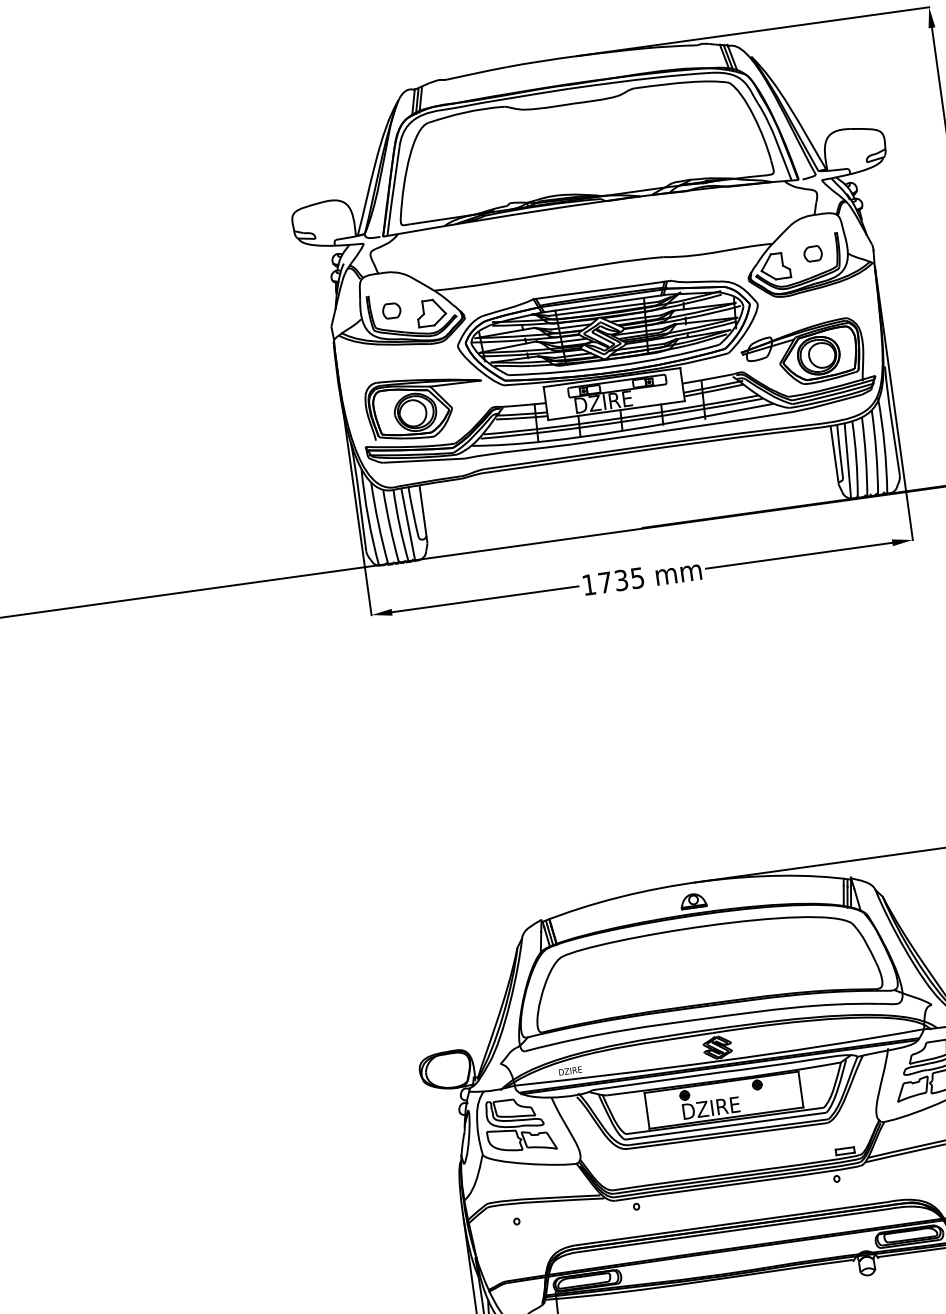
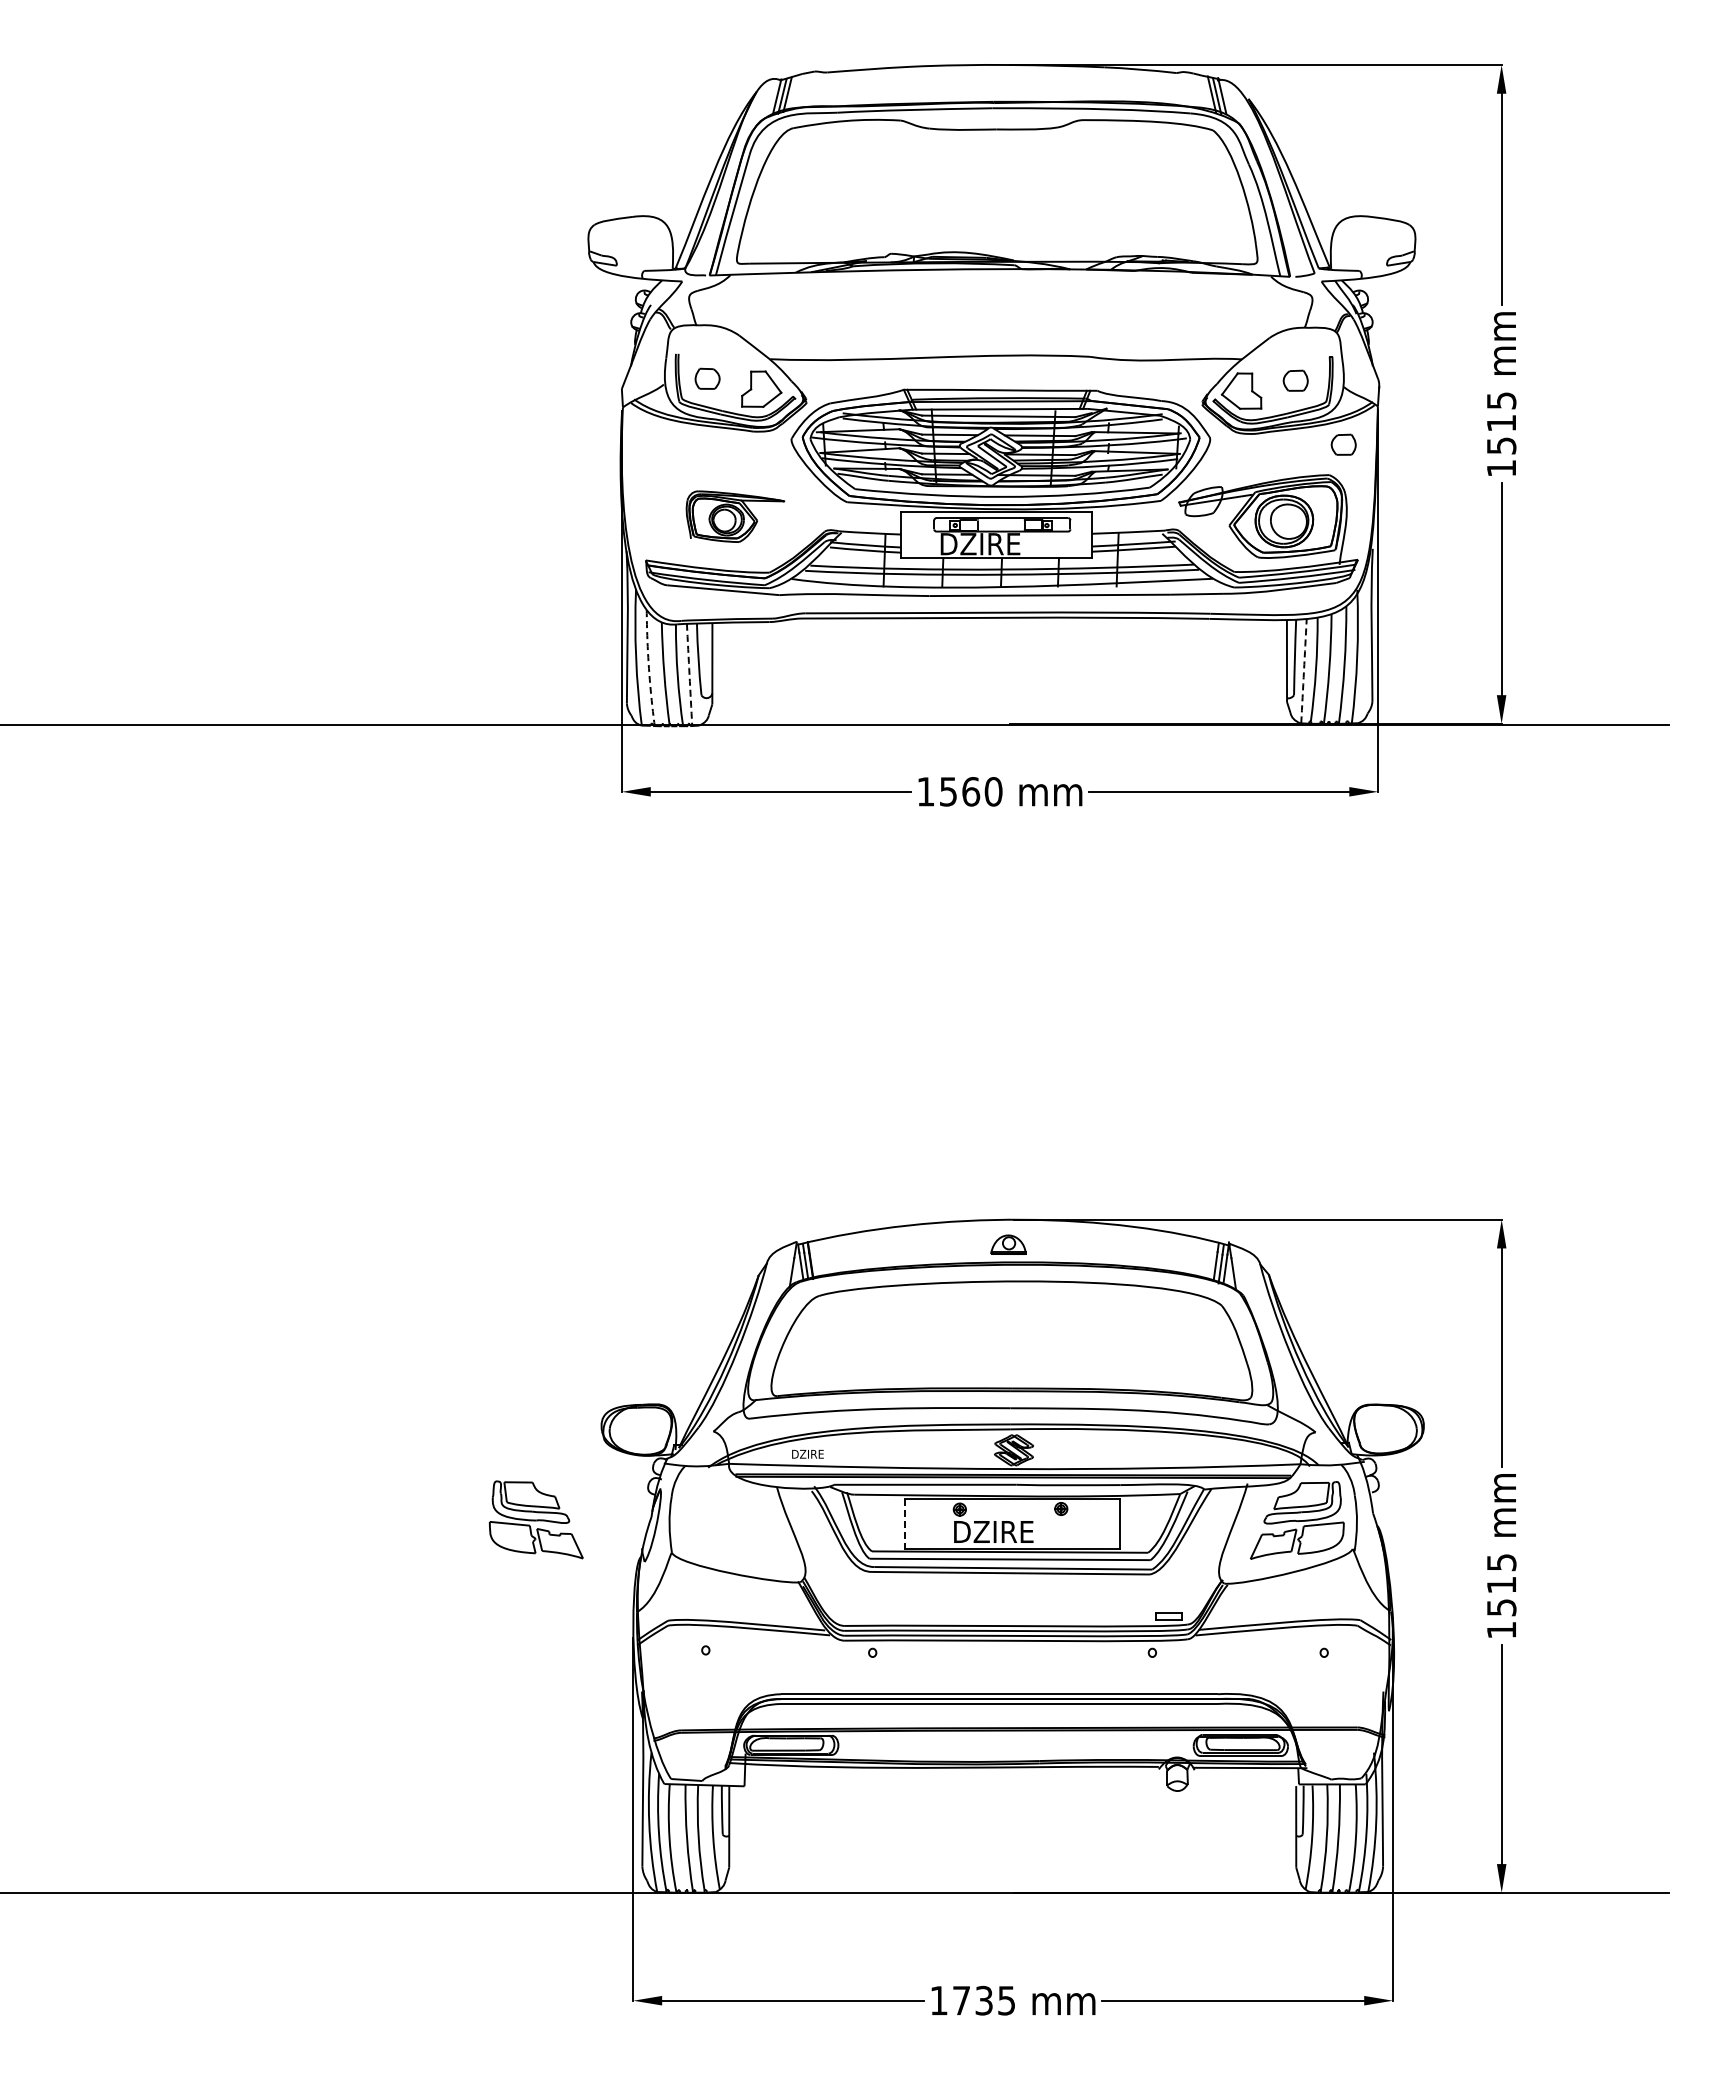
part: (853, 294) -> (1343, 444), added
part: (425, 406) -> (735, 516), size x0.6
arc: (847, 461) -> (1303, 671), solid -> dashed
arc: (378, 524) -> (648, 668), solid -> dashed
arc: (408, 524) -> (689, 674), solid -> dashed
text: (621, 580) -> (971, 791), 1735 -> 1560
line: (647, 1110) -> (905, 1523), solid -> dashed
part: (519, 1125) -> (535, 1519), moved

